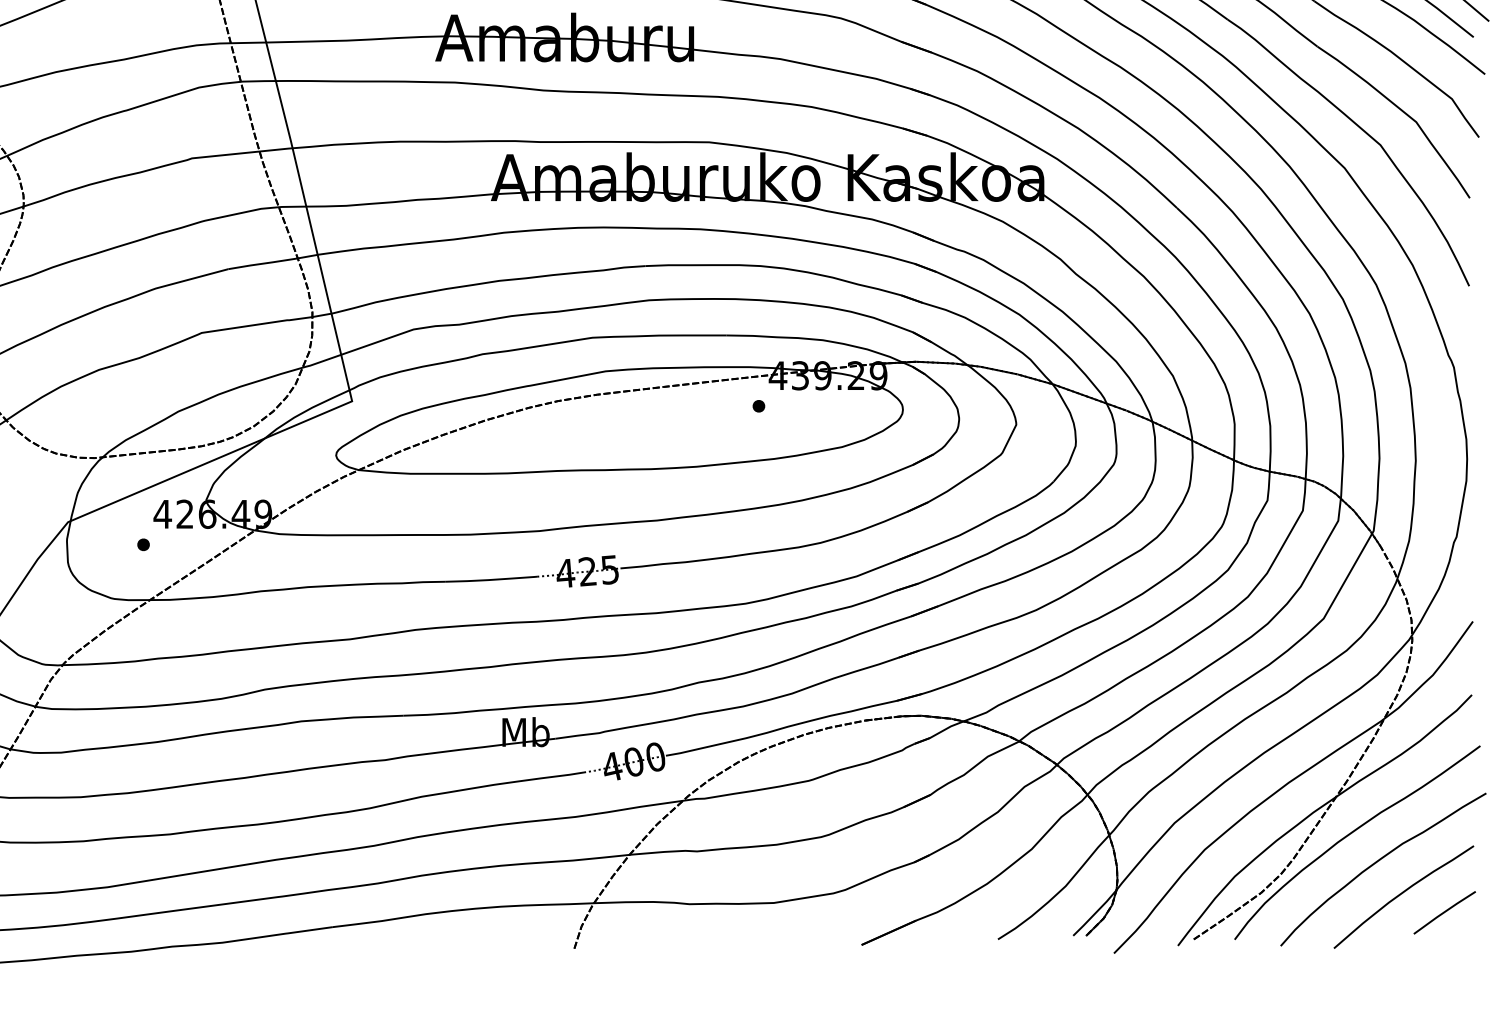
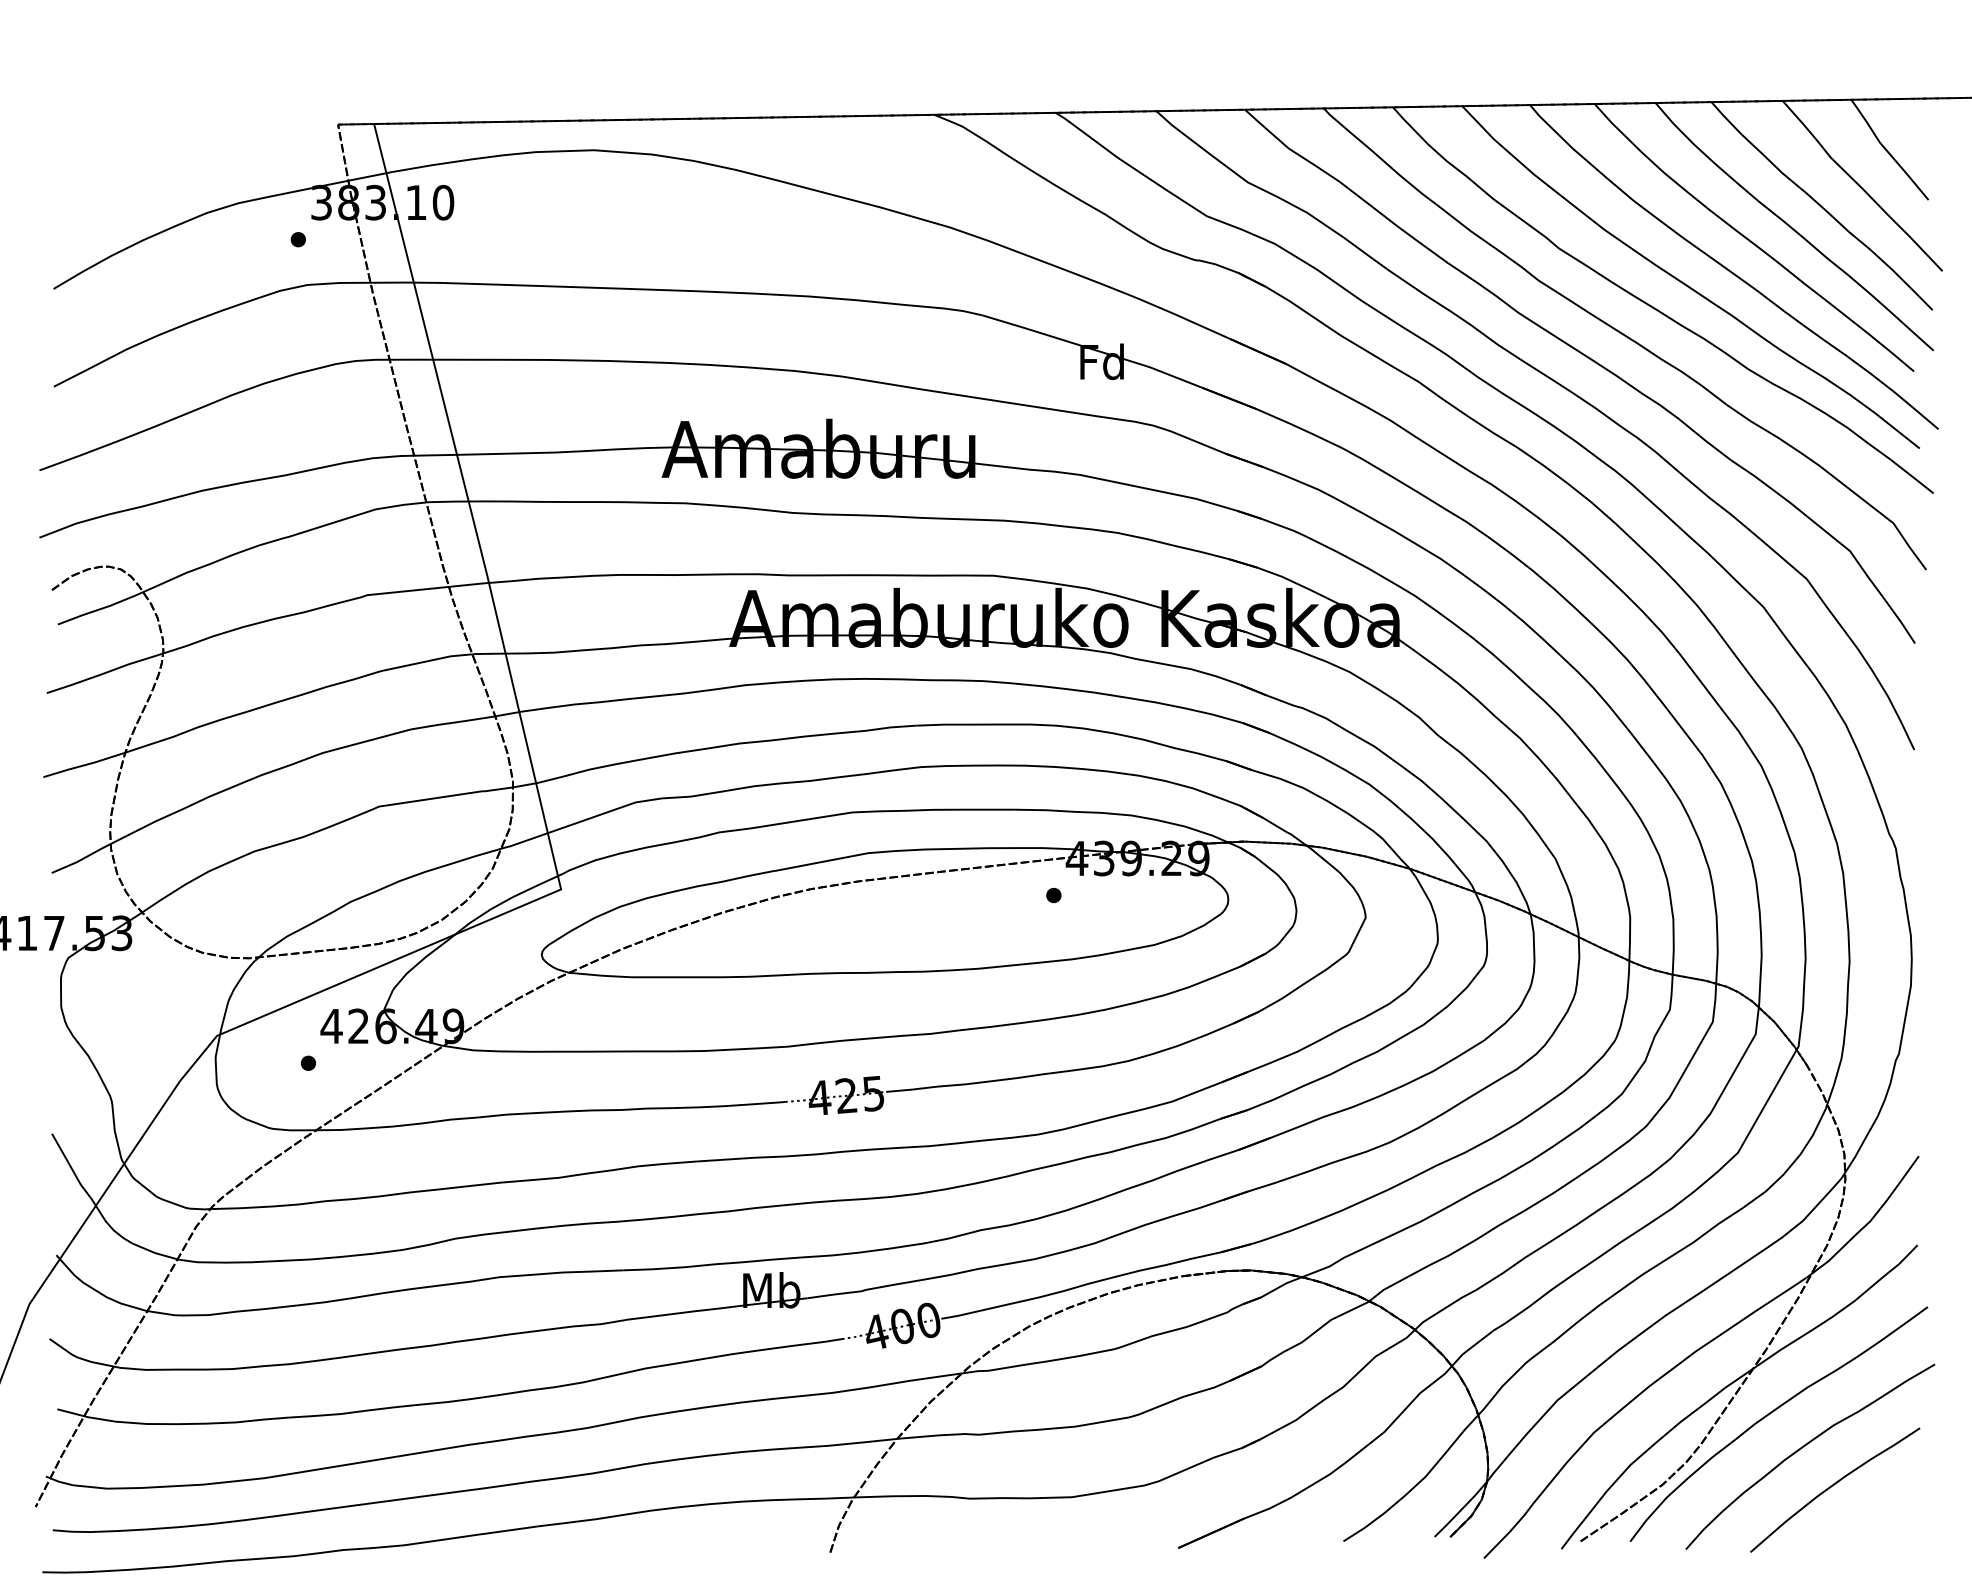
line: (1444, 912) -> (1884, 1508), removed

